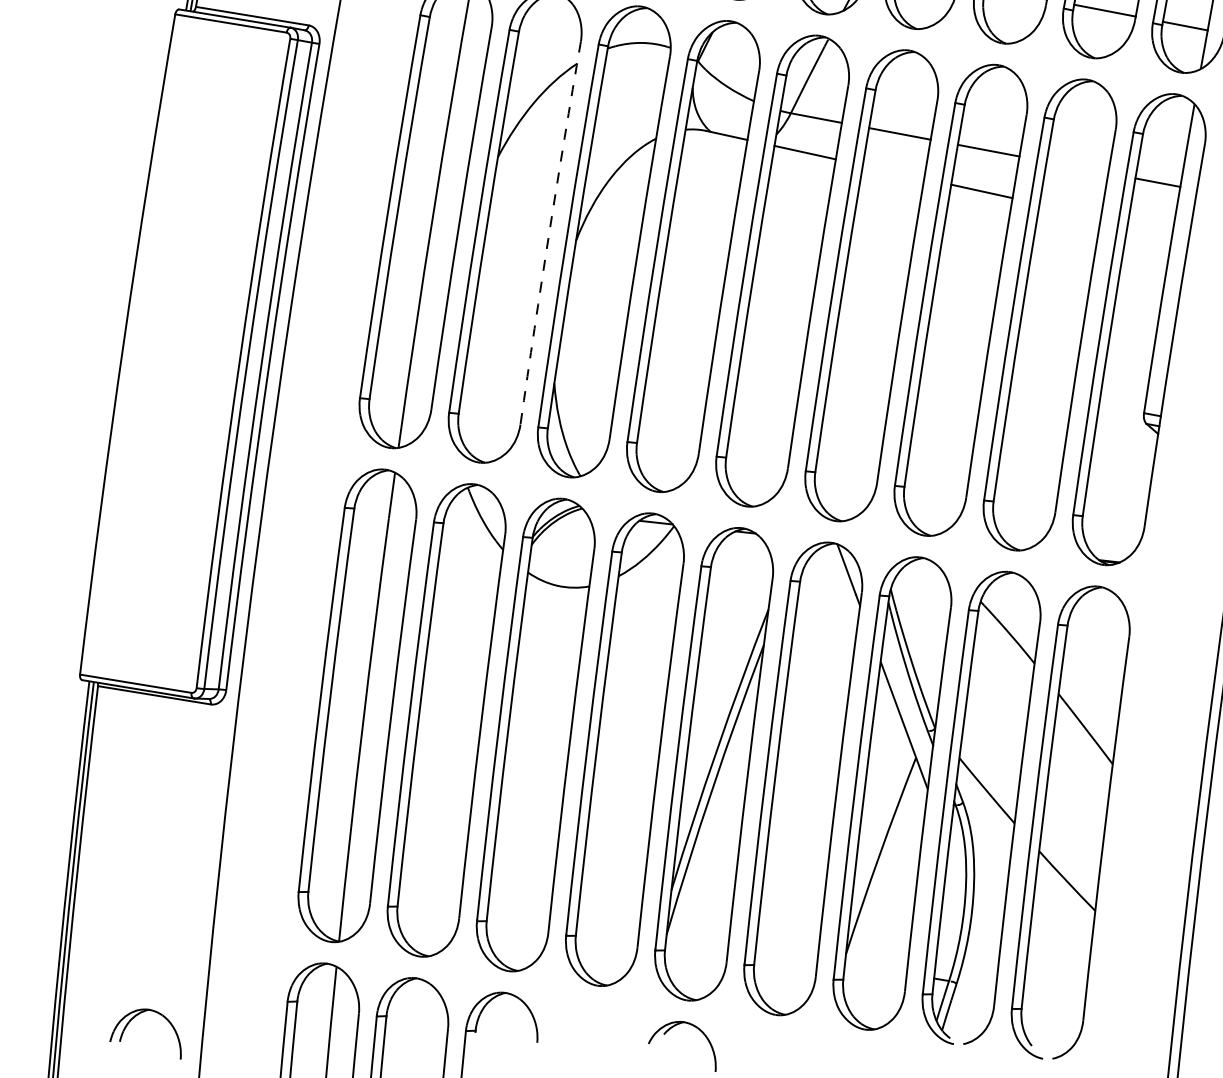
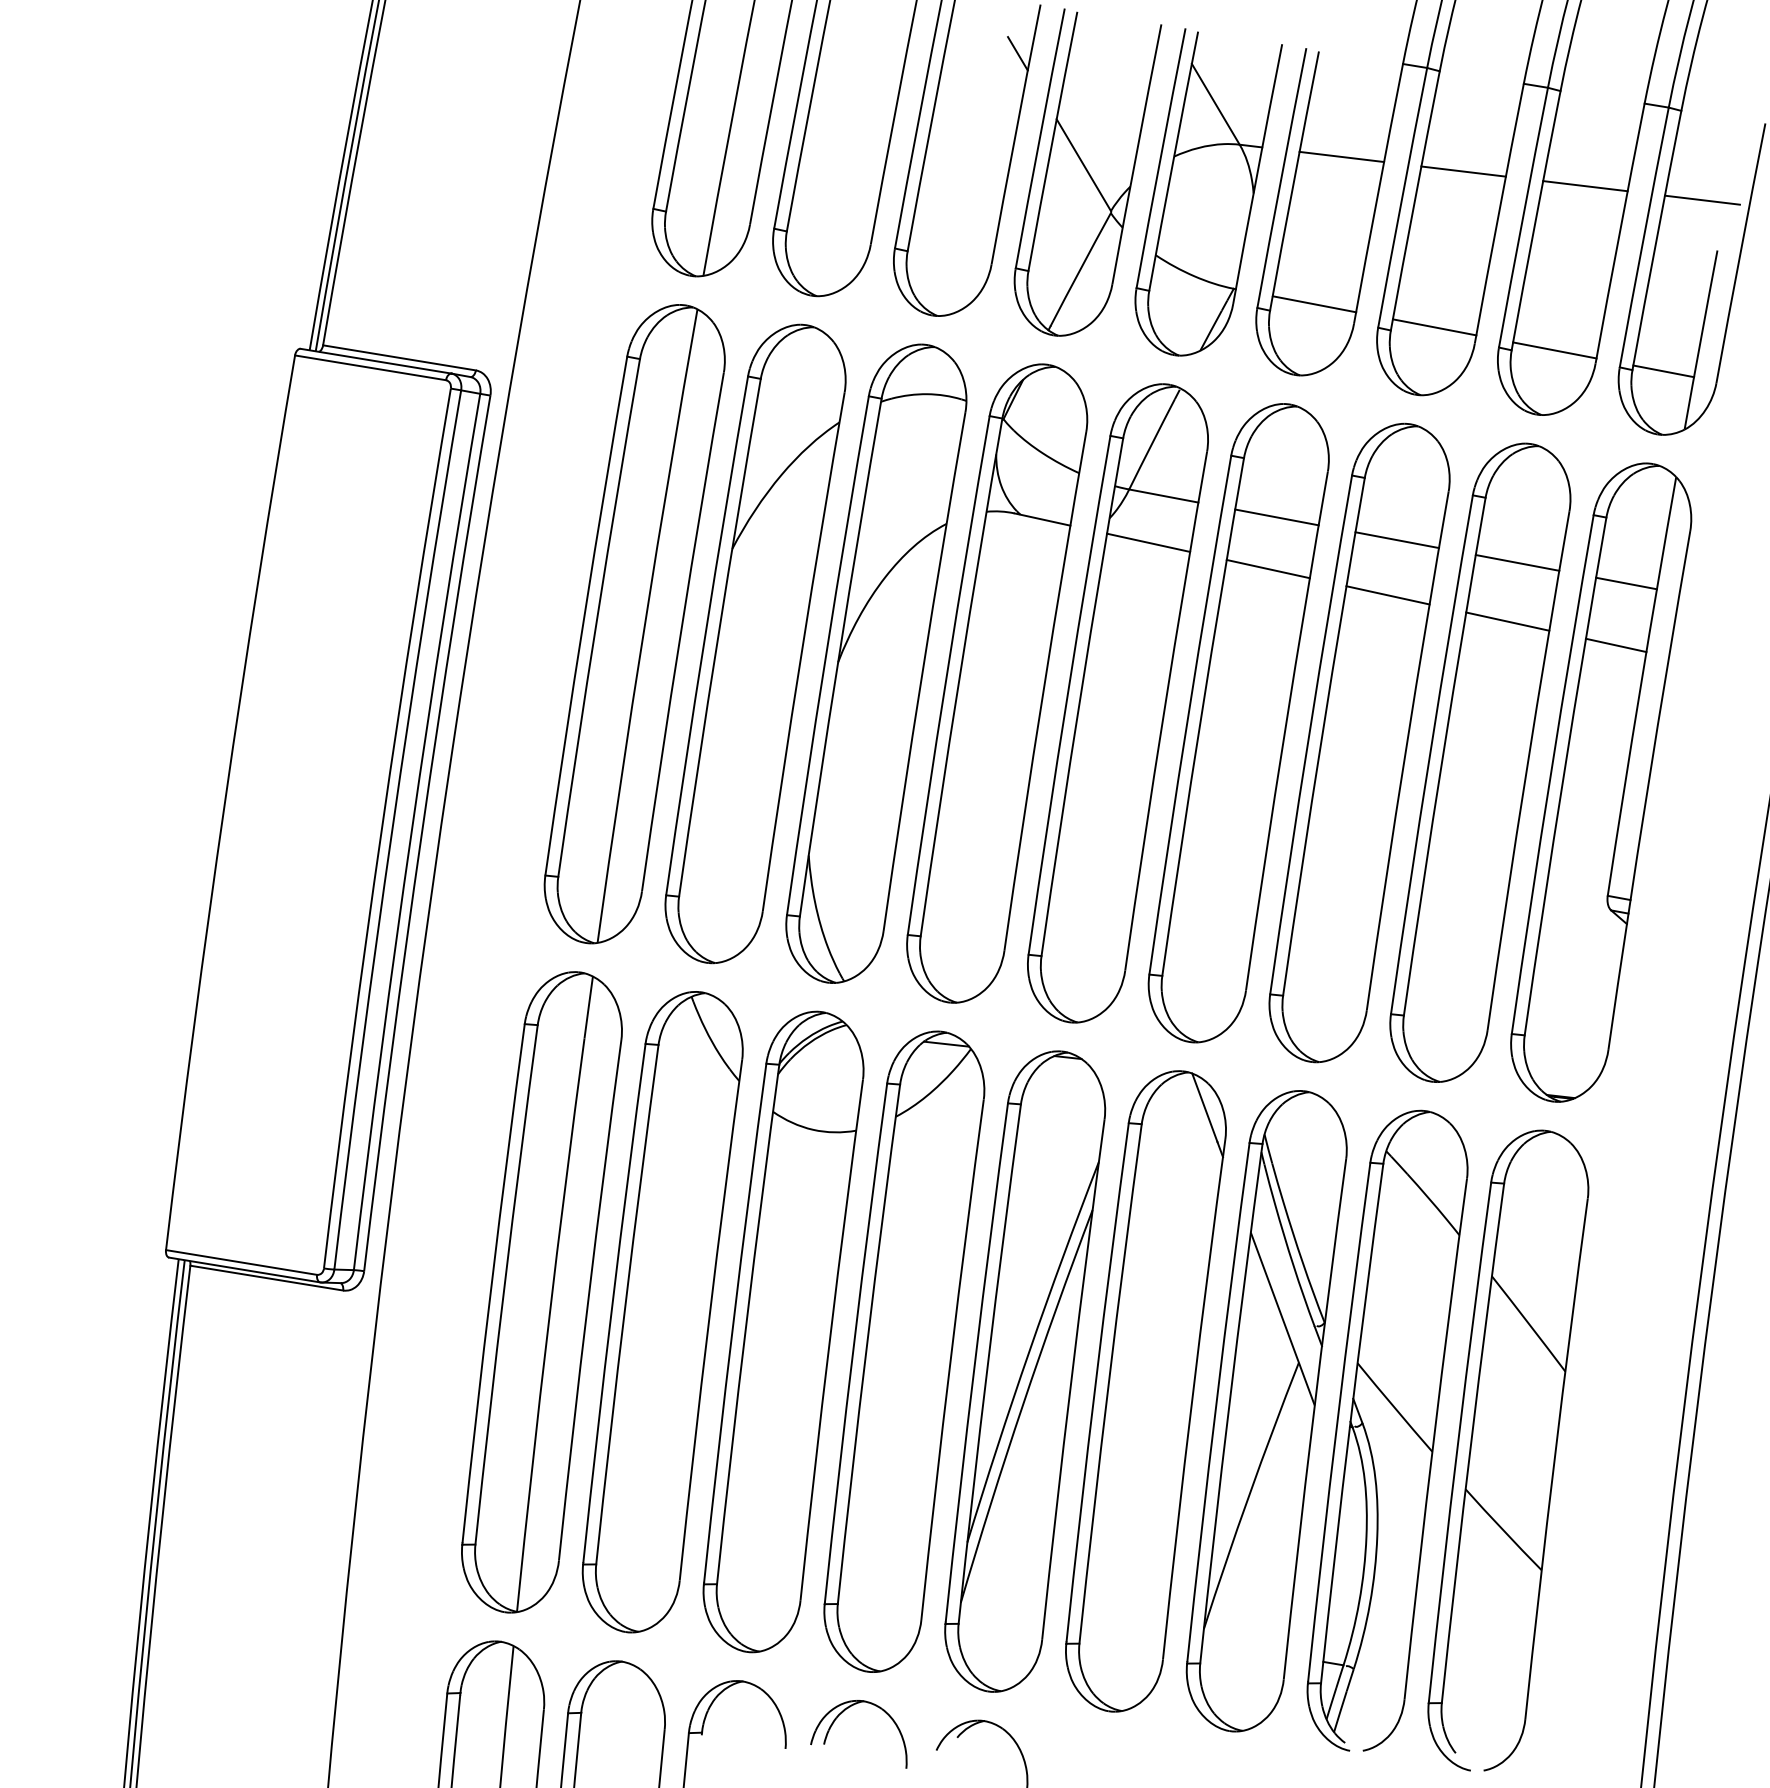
line: (1077, 167) -> (1517, 562), added
line: (892, 171) -> (1267, 568), added
line: (1070, 210) -> (1507, 621), added
line: (1149, 228) -> (1615, 645), added
arc: (549, 232) -> (801, 651), dashed -> solid
part: (130, 1021) -> (838, 1717), moved

